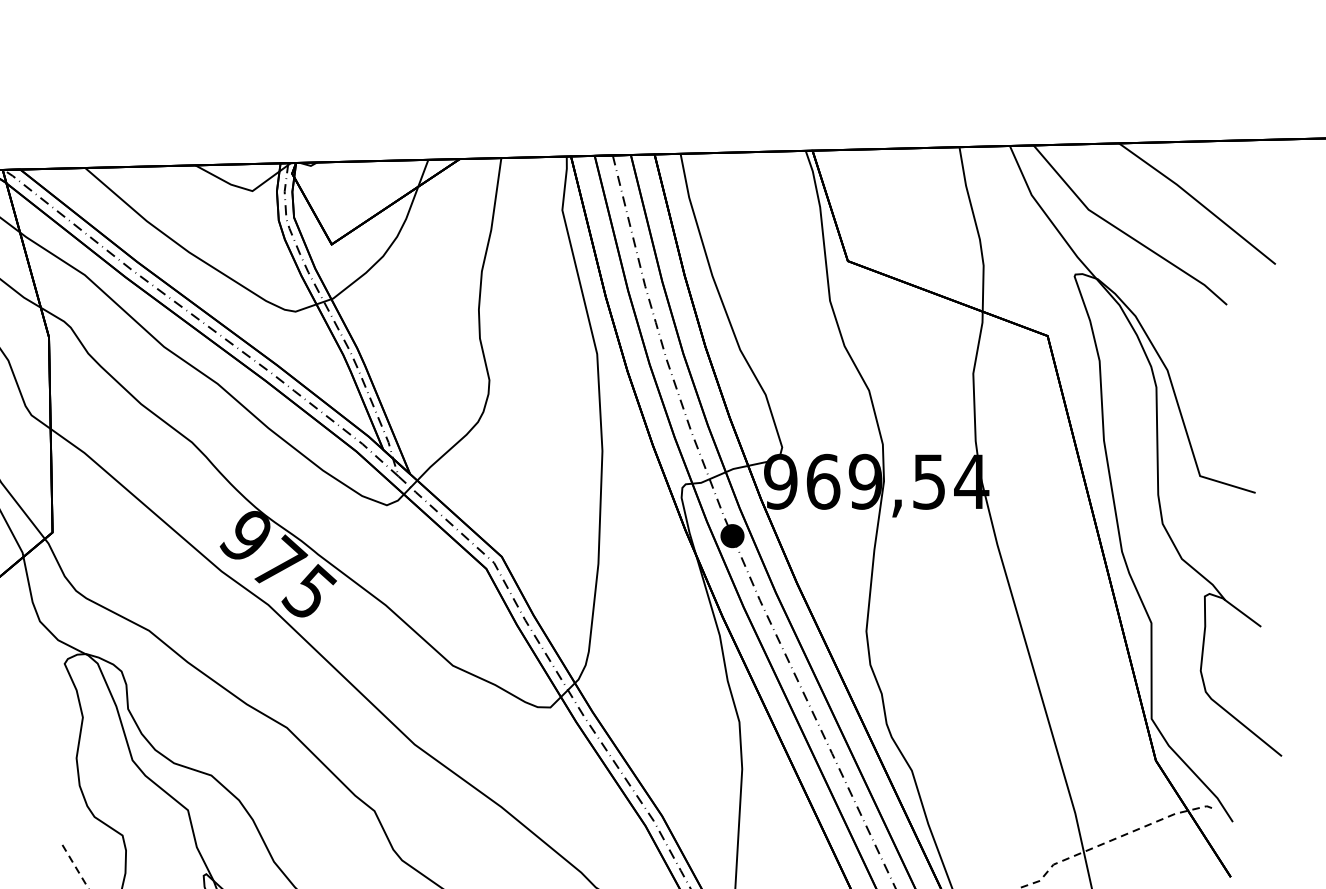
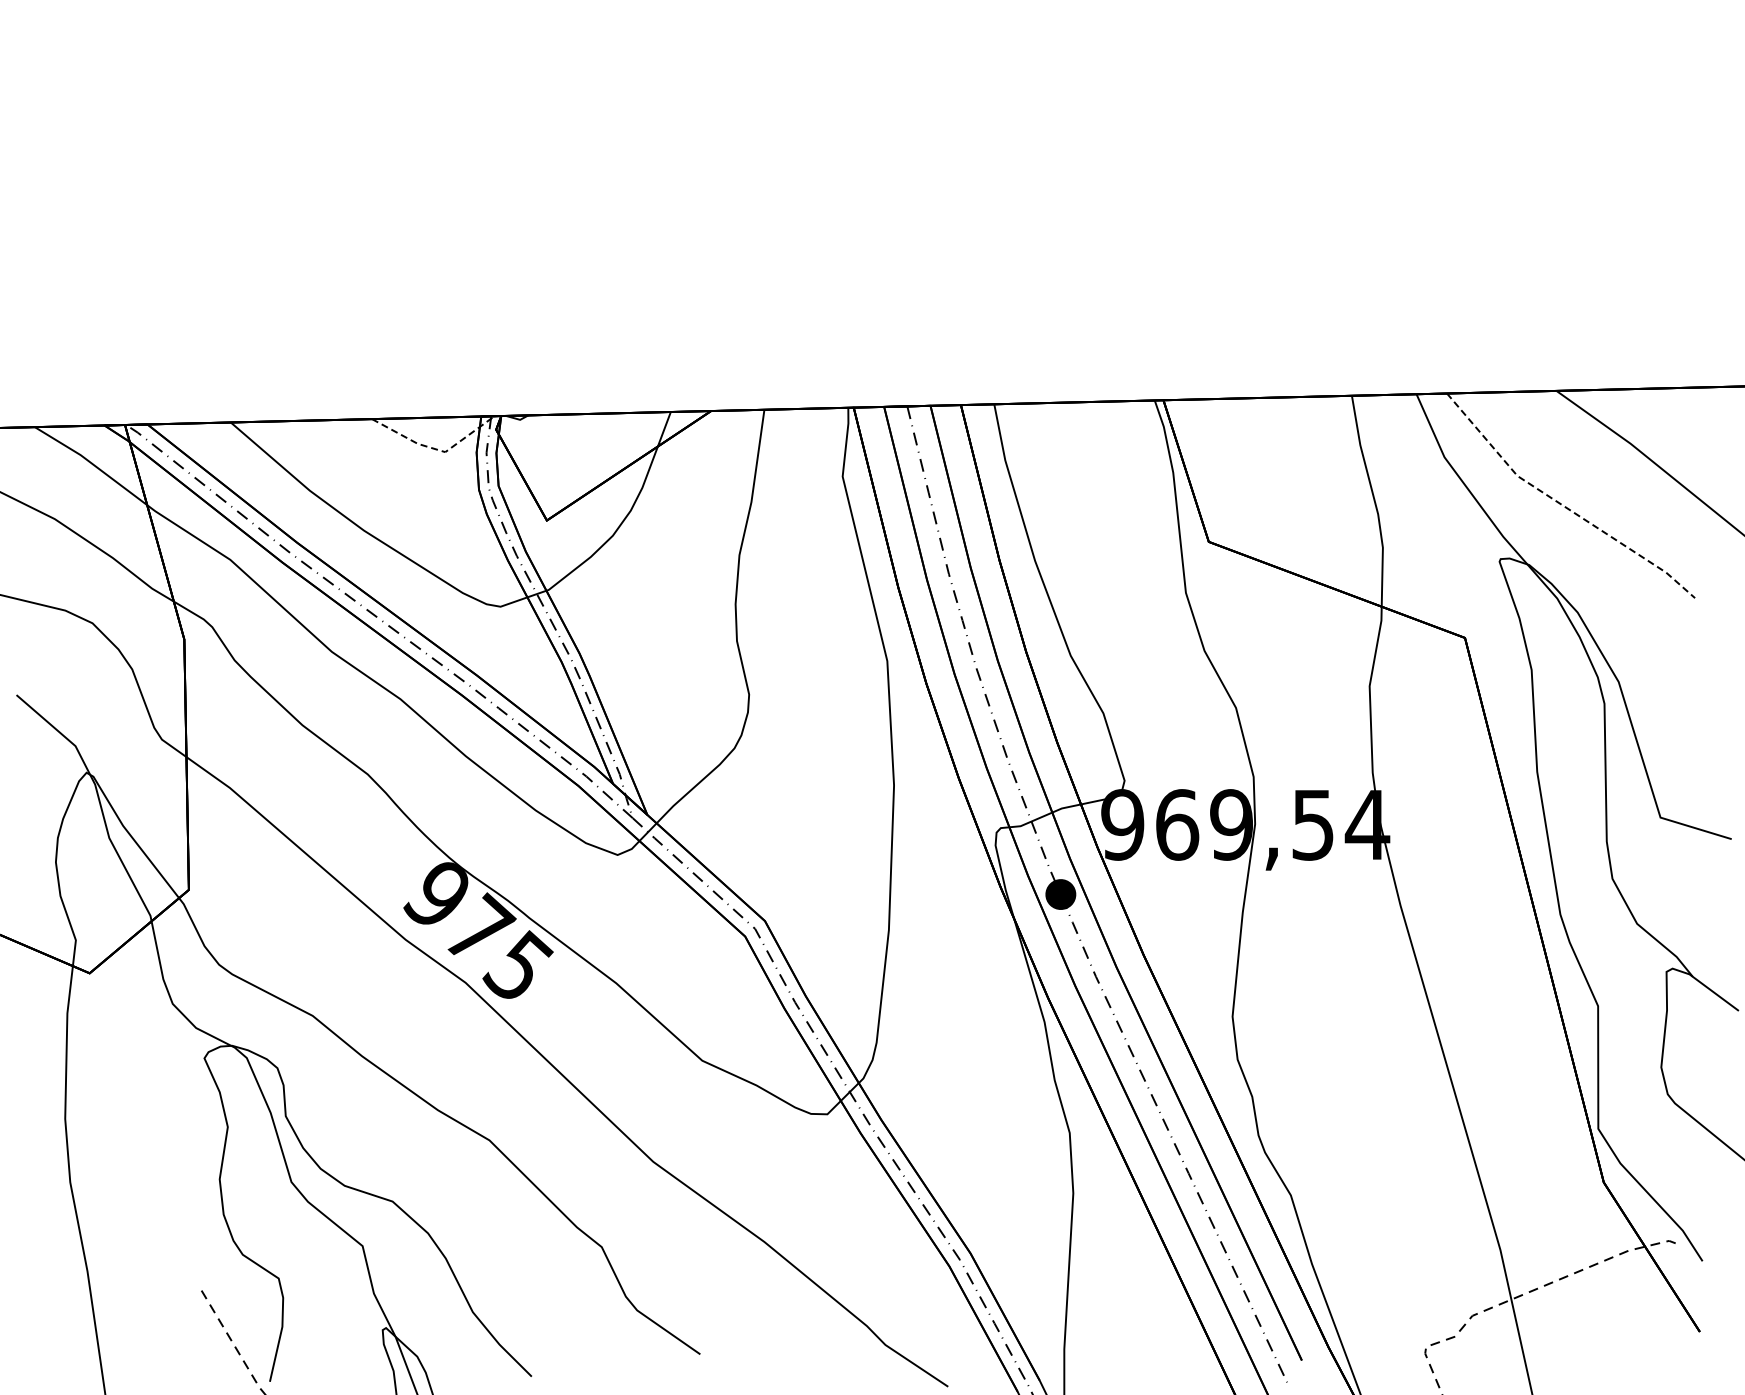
line: (244, 189) -> (435, 449), solid -> dashed
line: (1123, 232) -> (1562, 505), solid -> dashed

